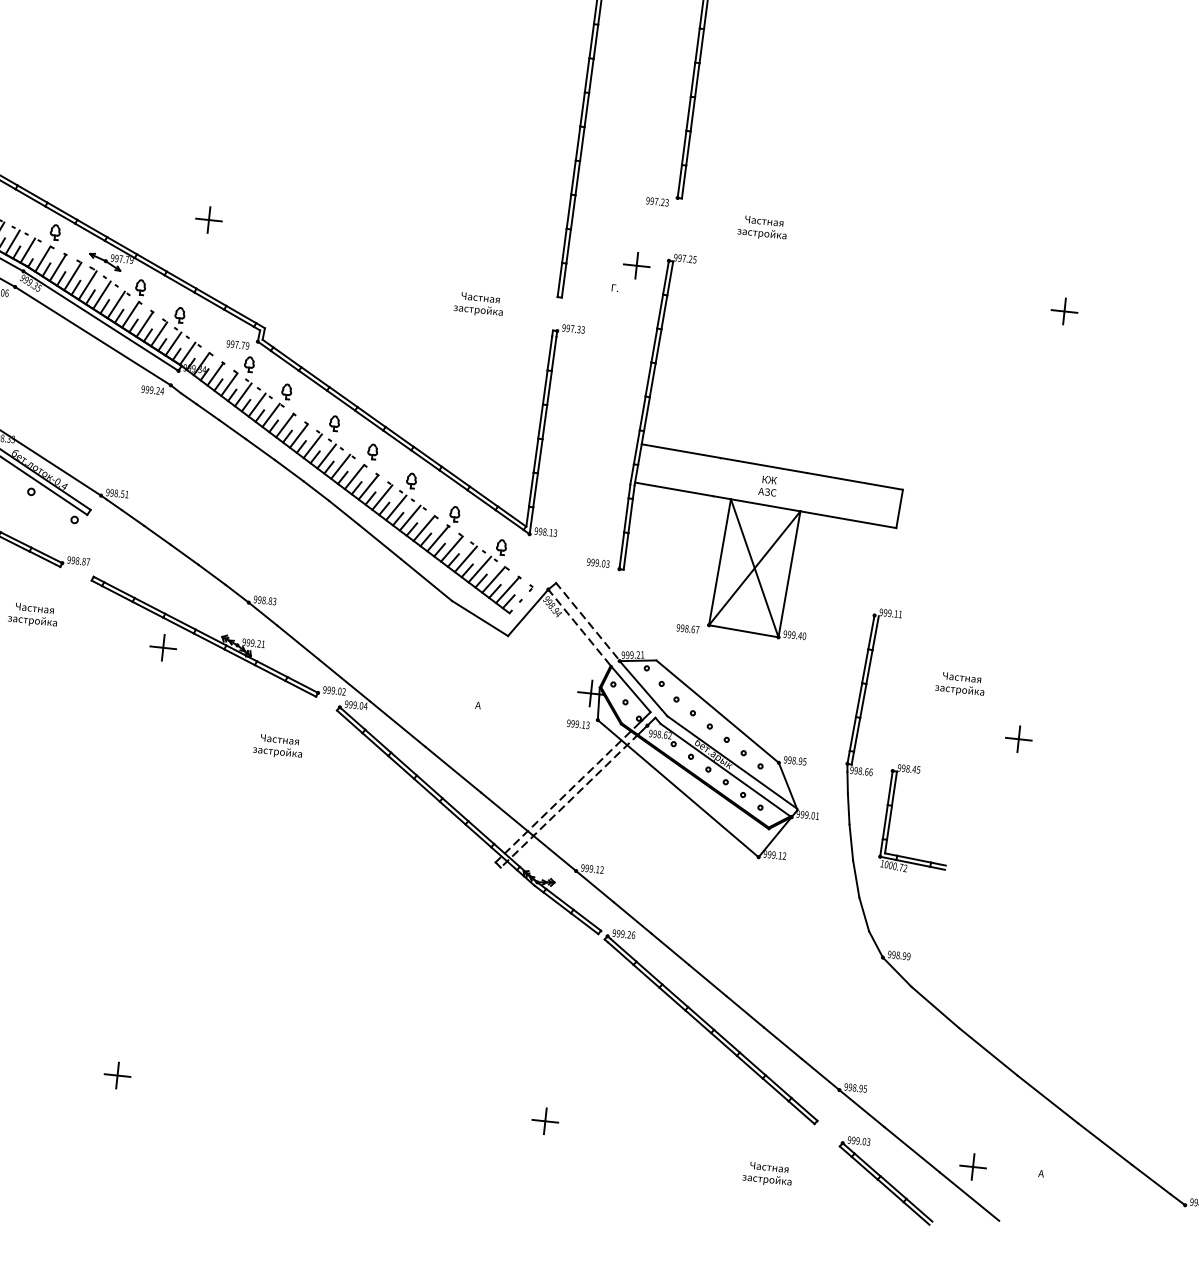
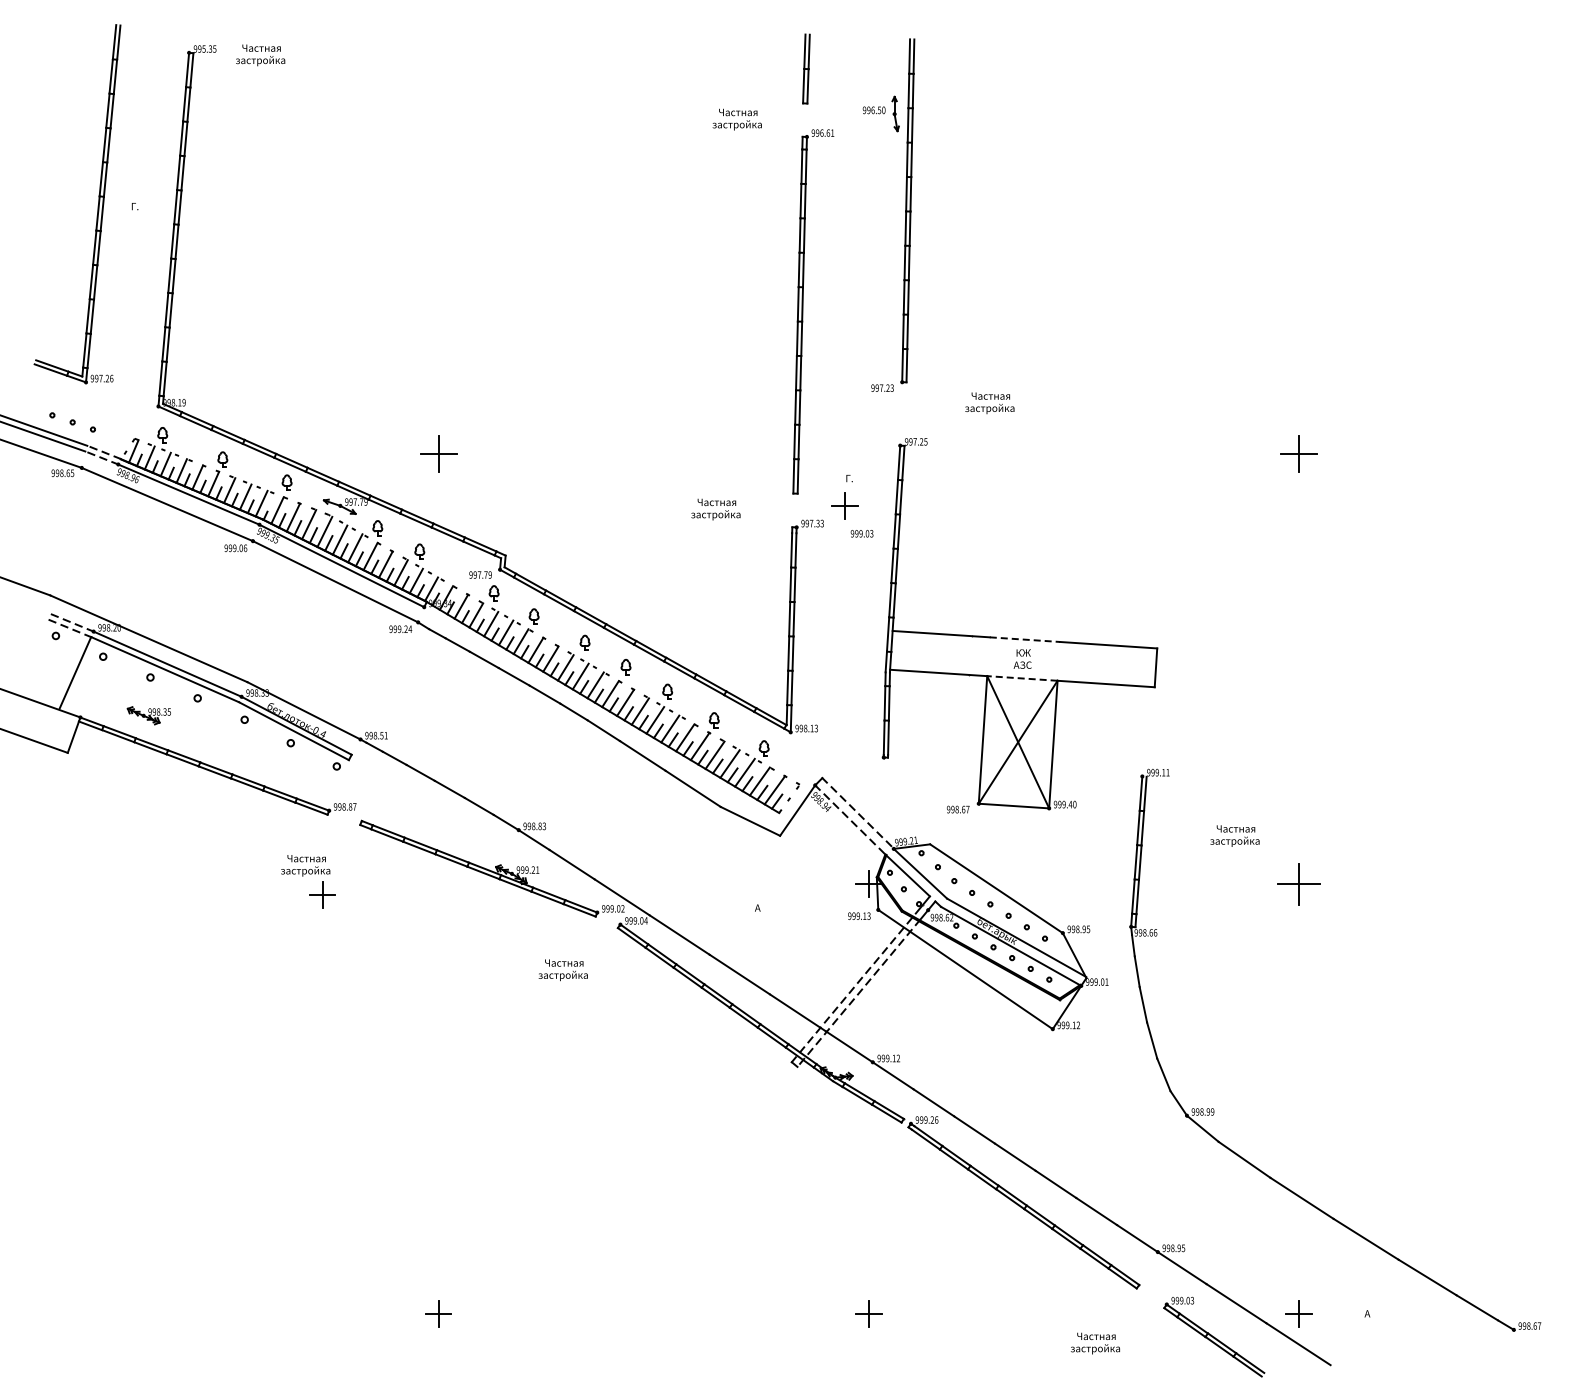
part: (209, 219) -> (438, 453), size x1.4
part: (636, 265) -> (844, 505), moved
part: (1064, 310) -> (1298, 453), size x1.4
line: (772, 466) -> (1025, 639), solid -> dashed
line: (764, 505) -> (1021, 678), solid -> dashed
text: (597, 562) -> (861, 533), moved
part: (163, 647) -> (322, 894), moved
part: (1018, 738) -> (1298, 883), size x1.6
part: (891, 816) -> (1180, 974), removed

